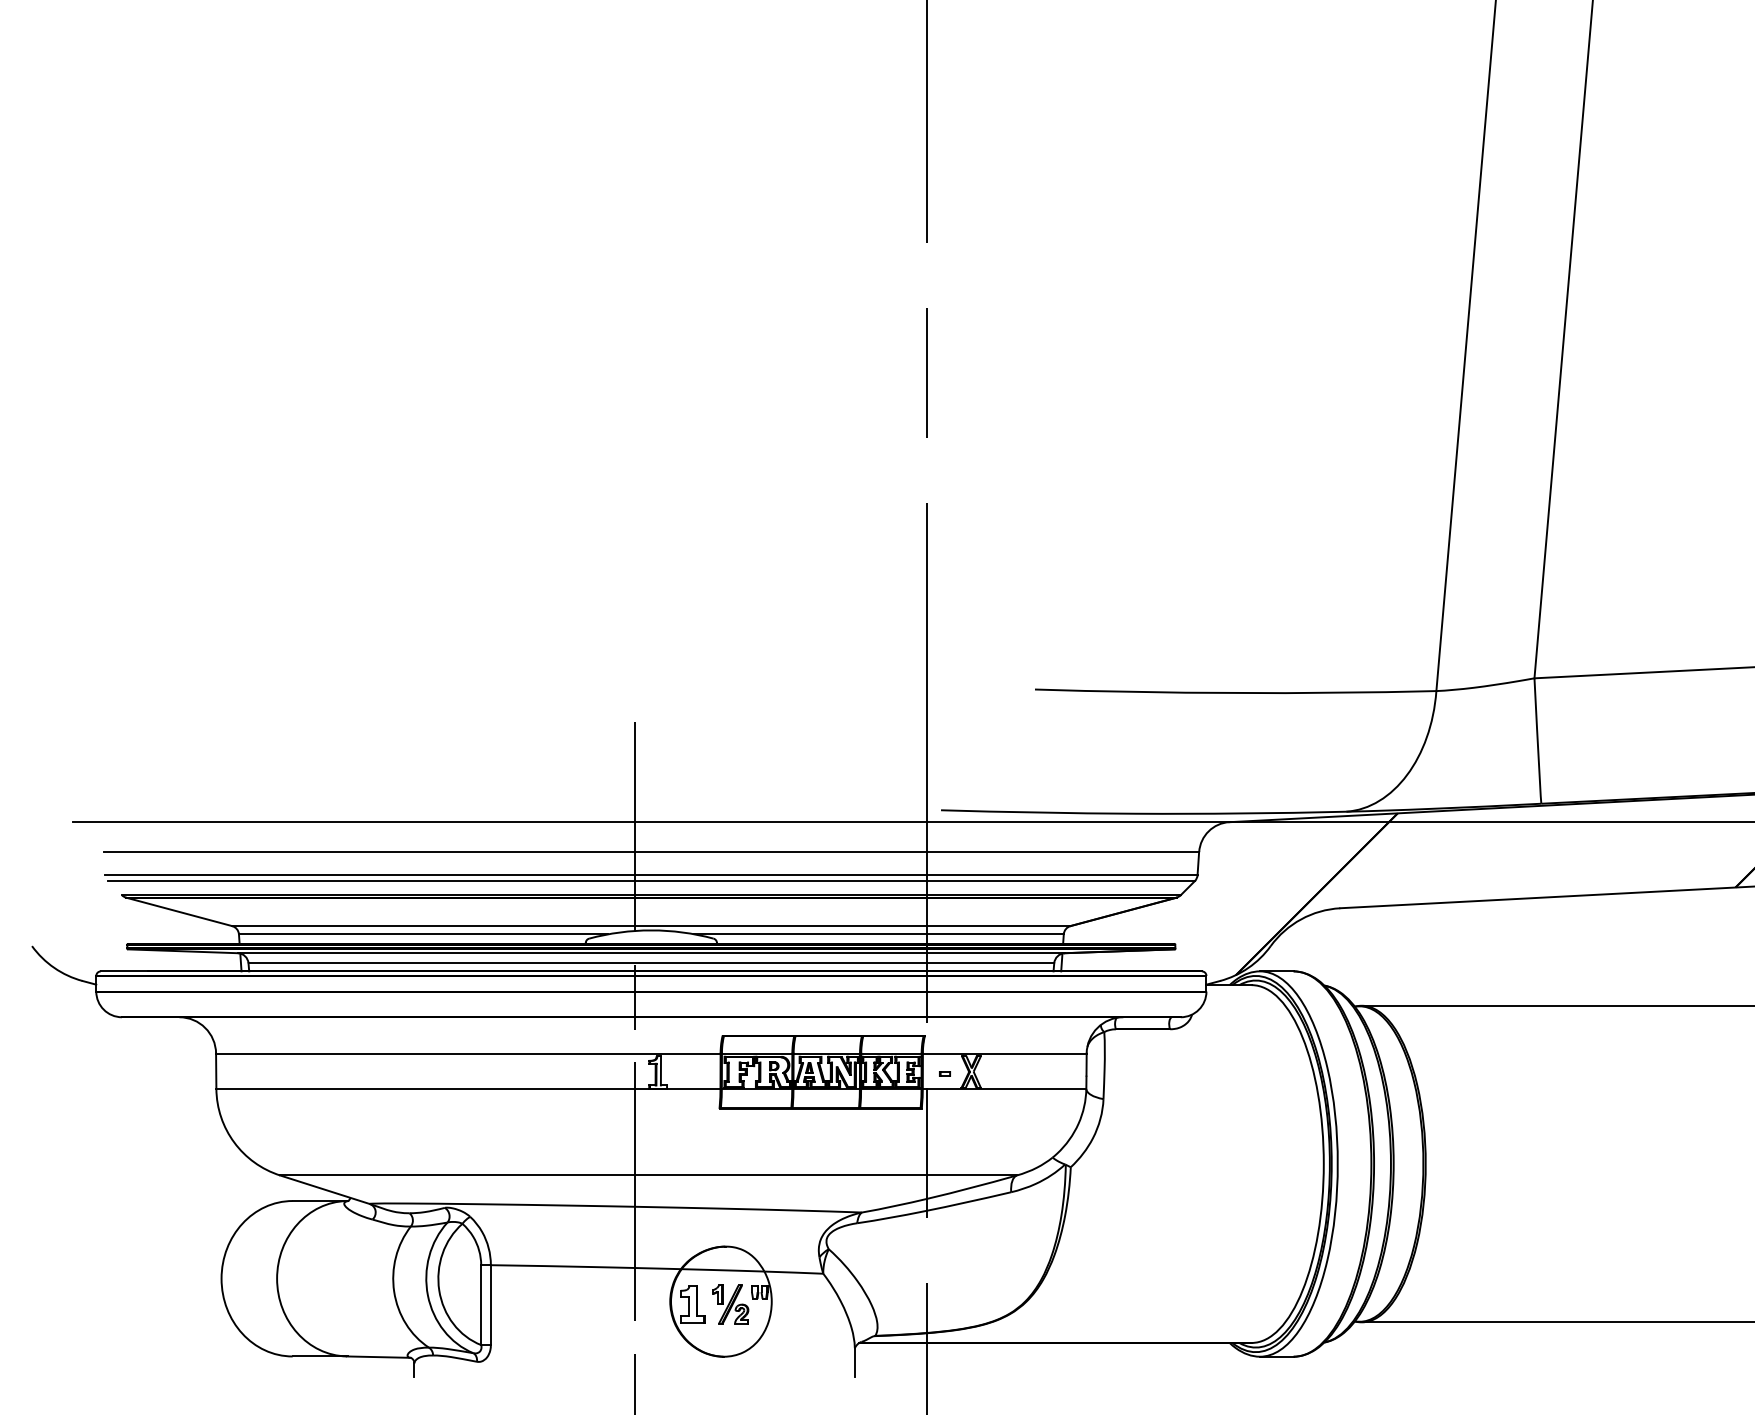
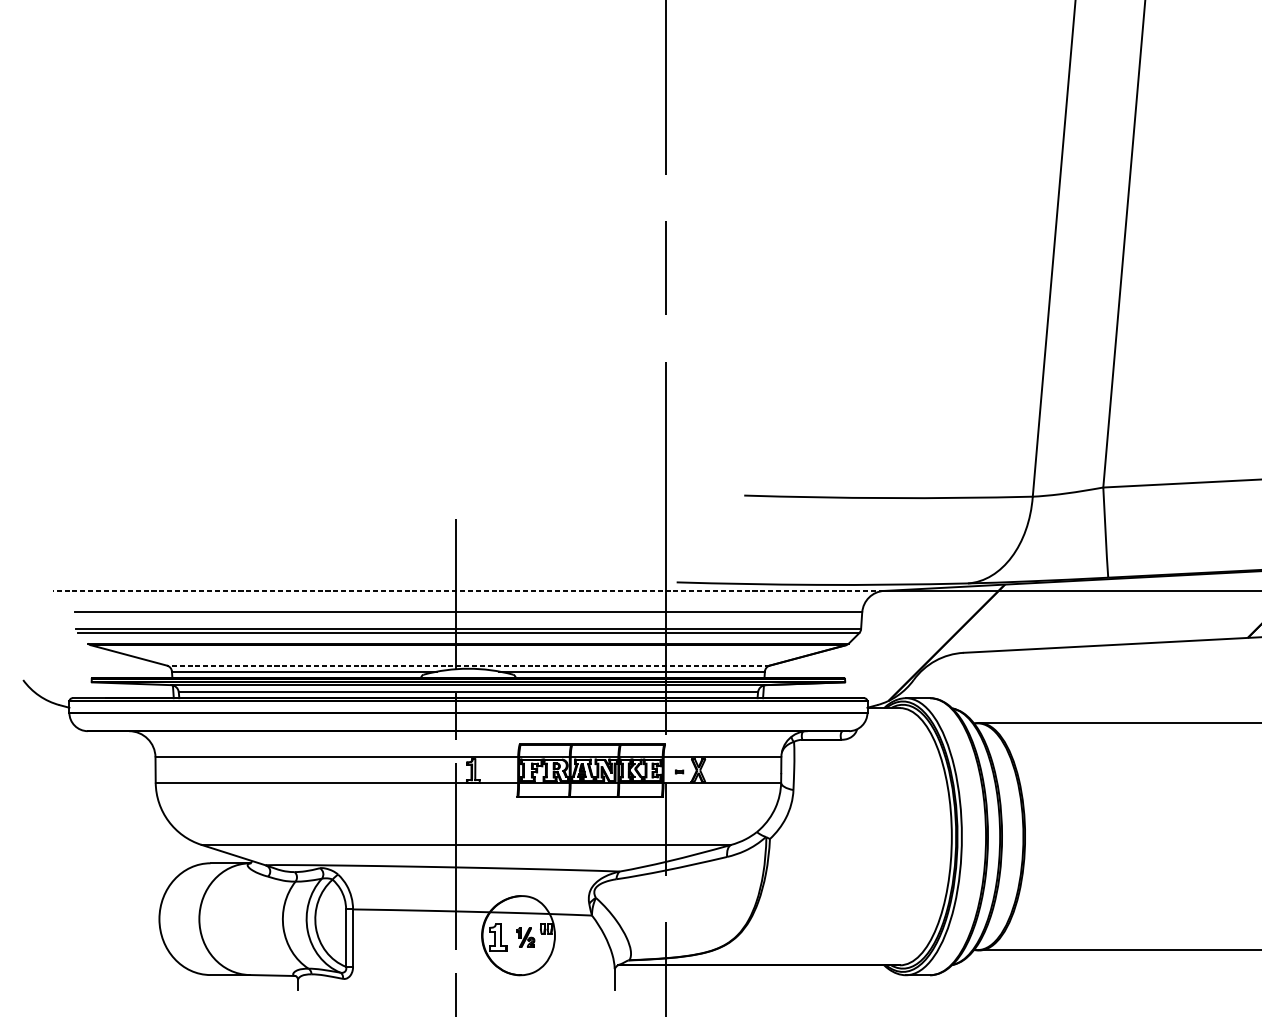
line: (650, 822) -> (467, 591), solid -> dashed
line: (650, 926) -> (467, 665), solid -> dashed
part: (730, 1304) -> (525, 937), size x0.7

